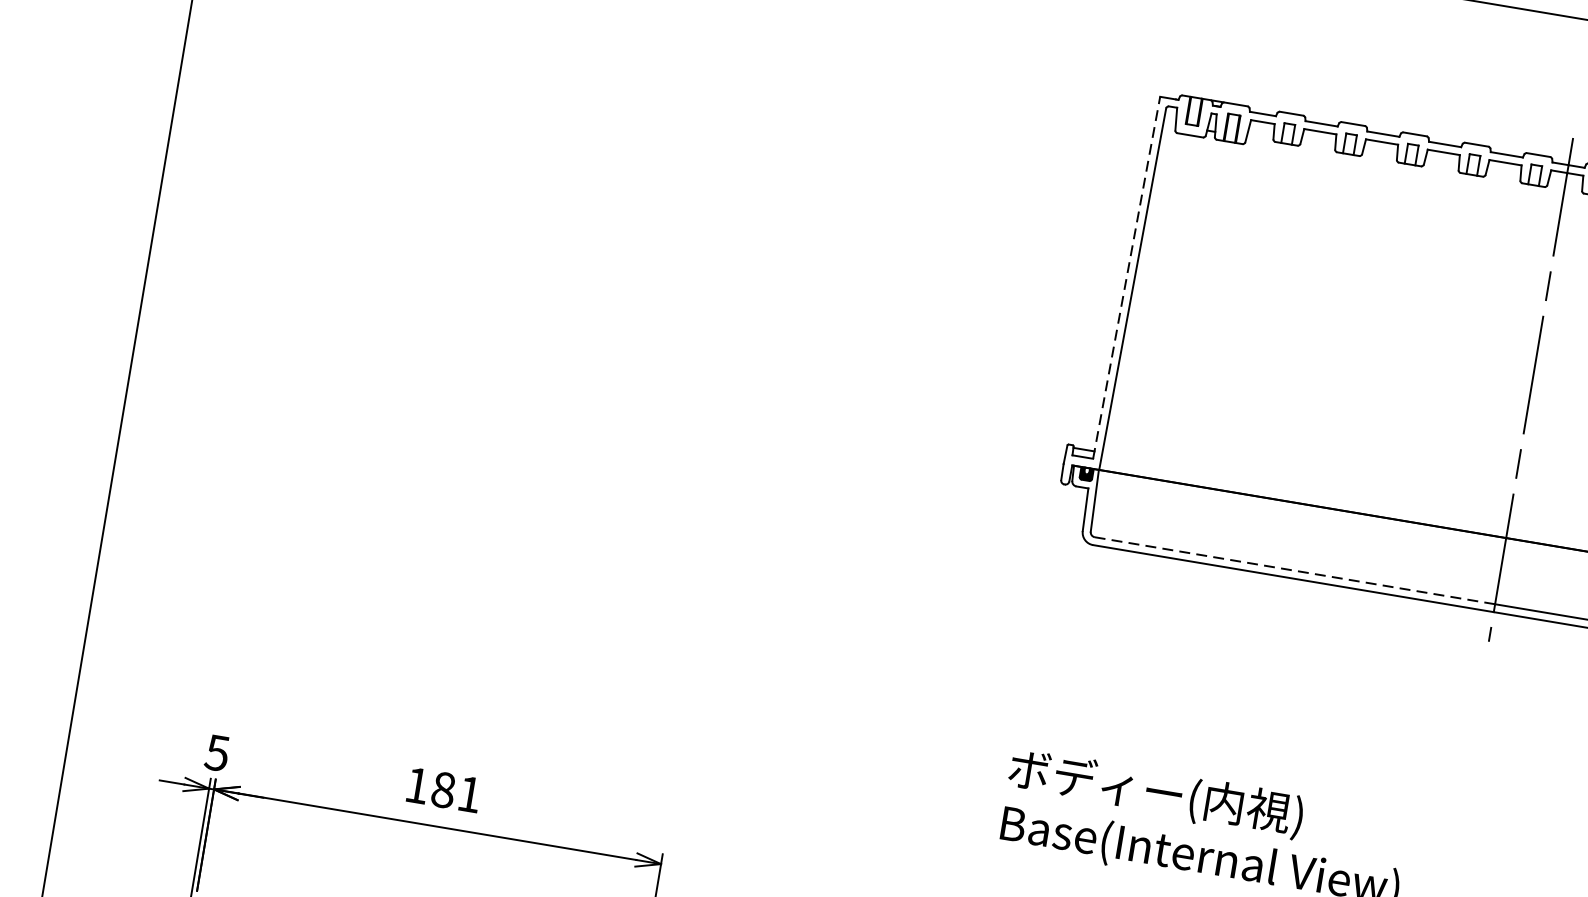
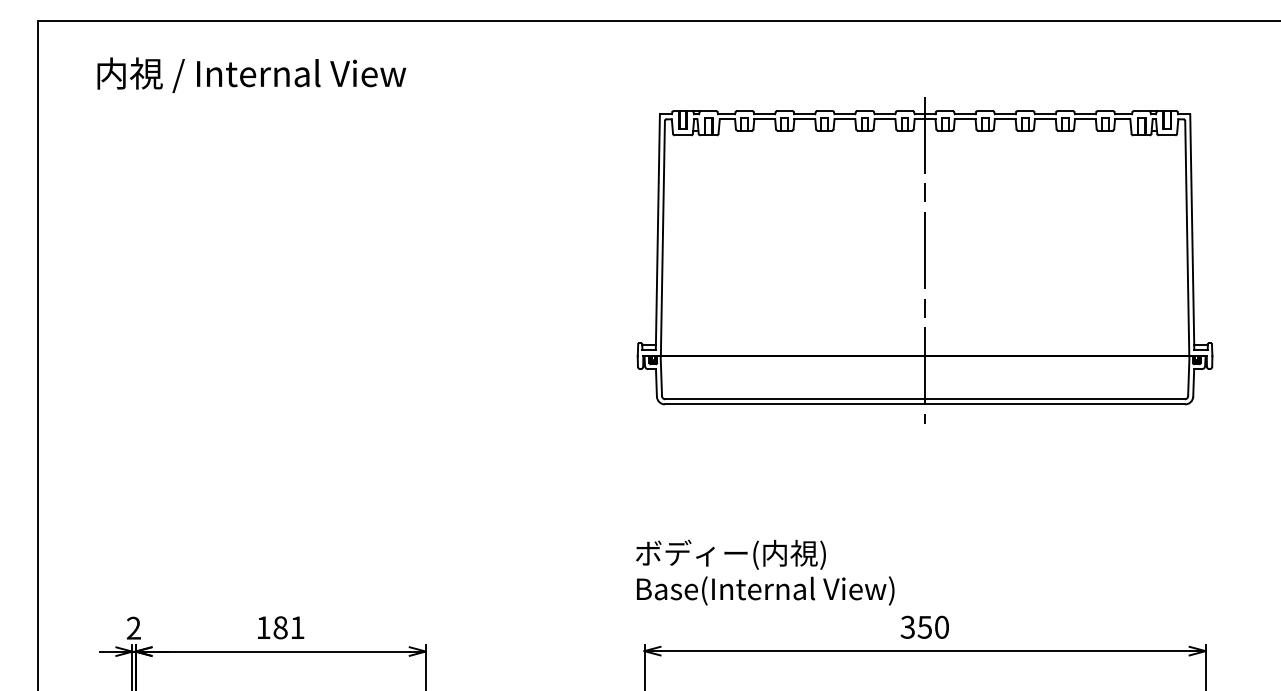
line: (1125, 278) -> (657, 232), dashed -> solid
line: (1295, 571) -> (795, 399), dashed -> solid
text: (217, 751) -> (133, 627), 5 -> 2

